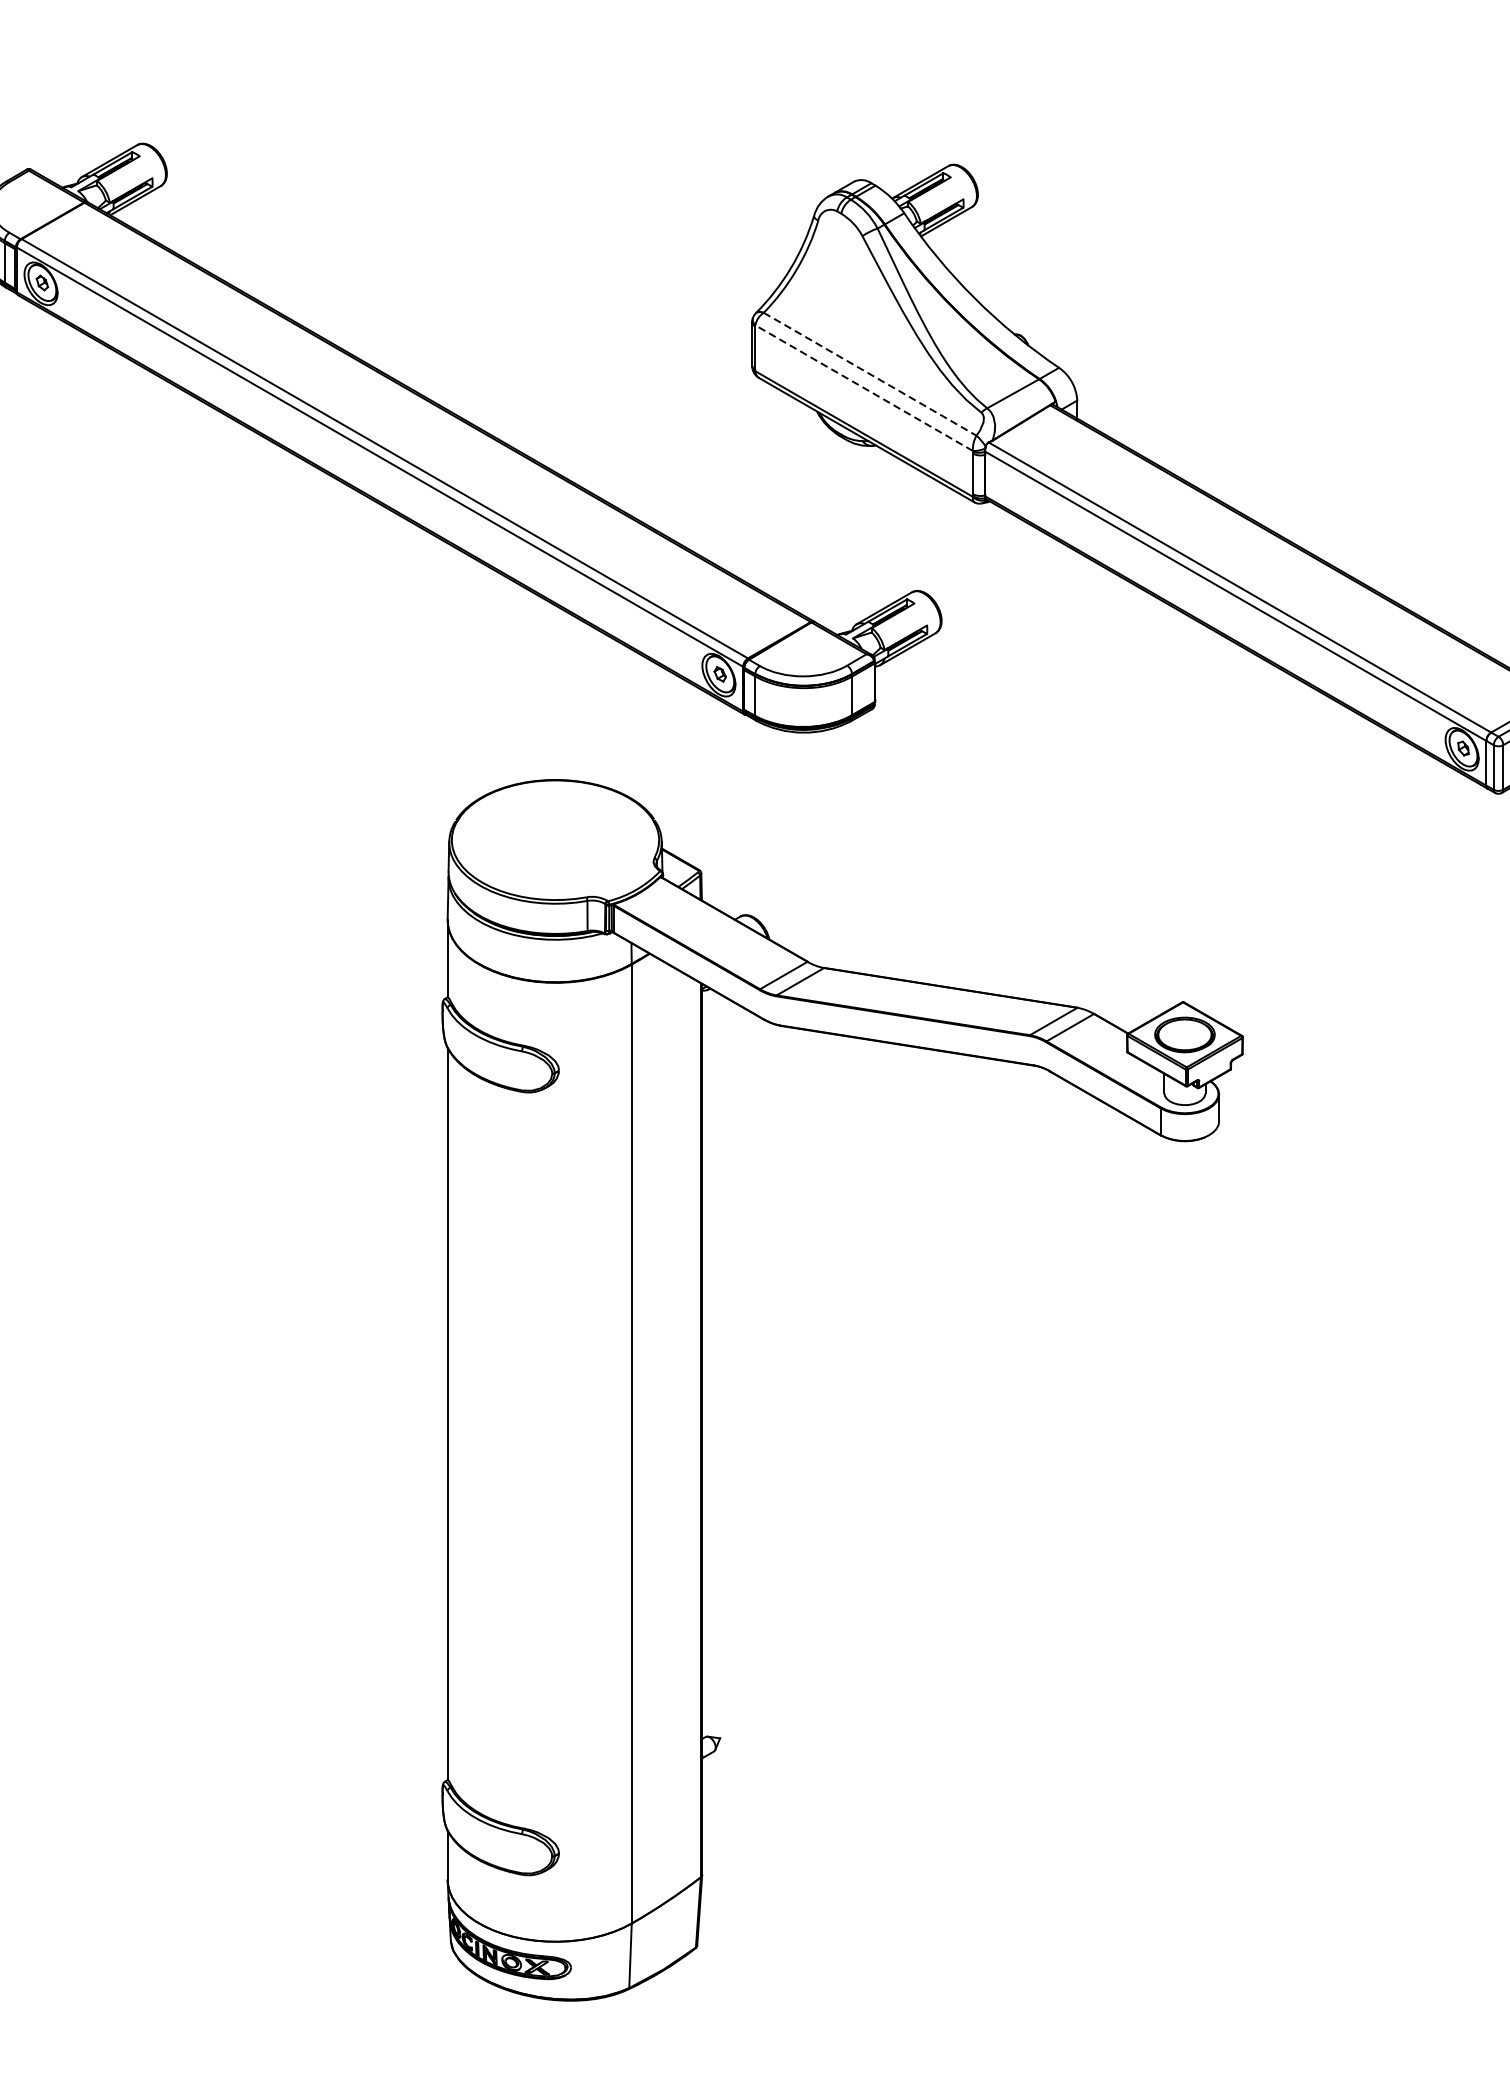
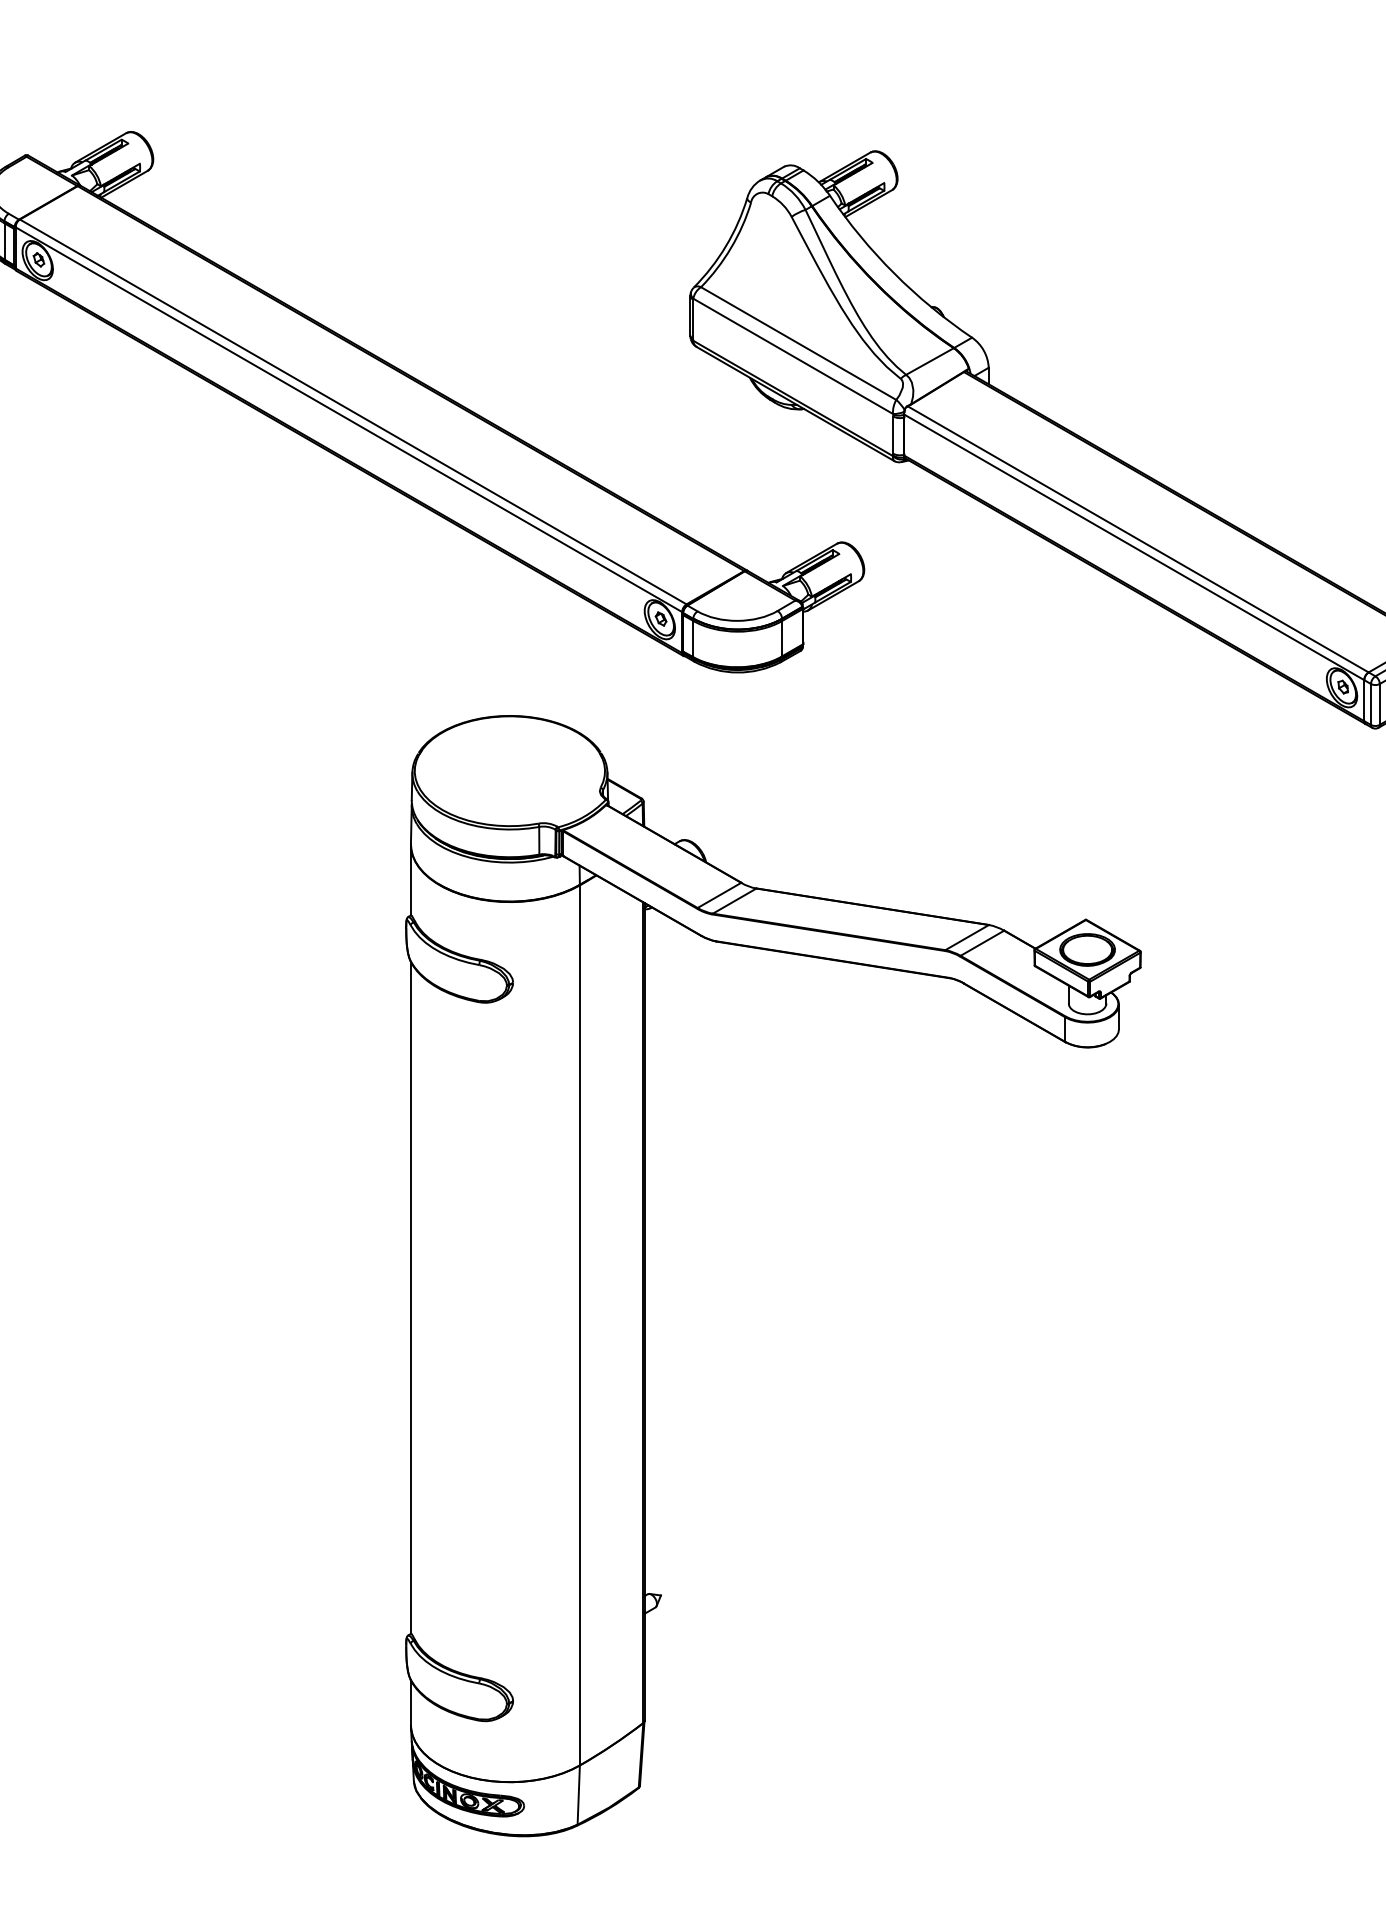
line: (869, 374) -> (798, 343), dashed -> solid
line: (863, 388) -> (792, 356), dashed -> solid

